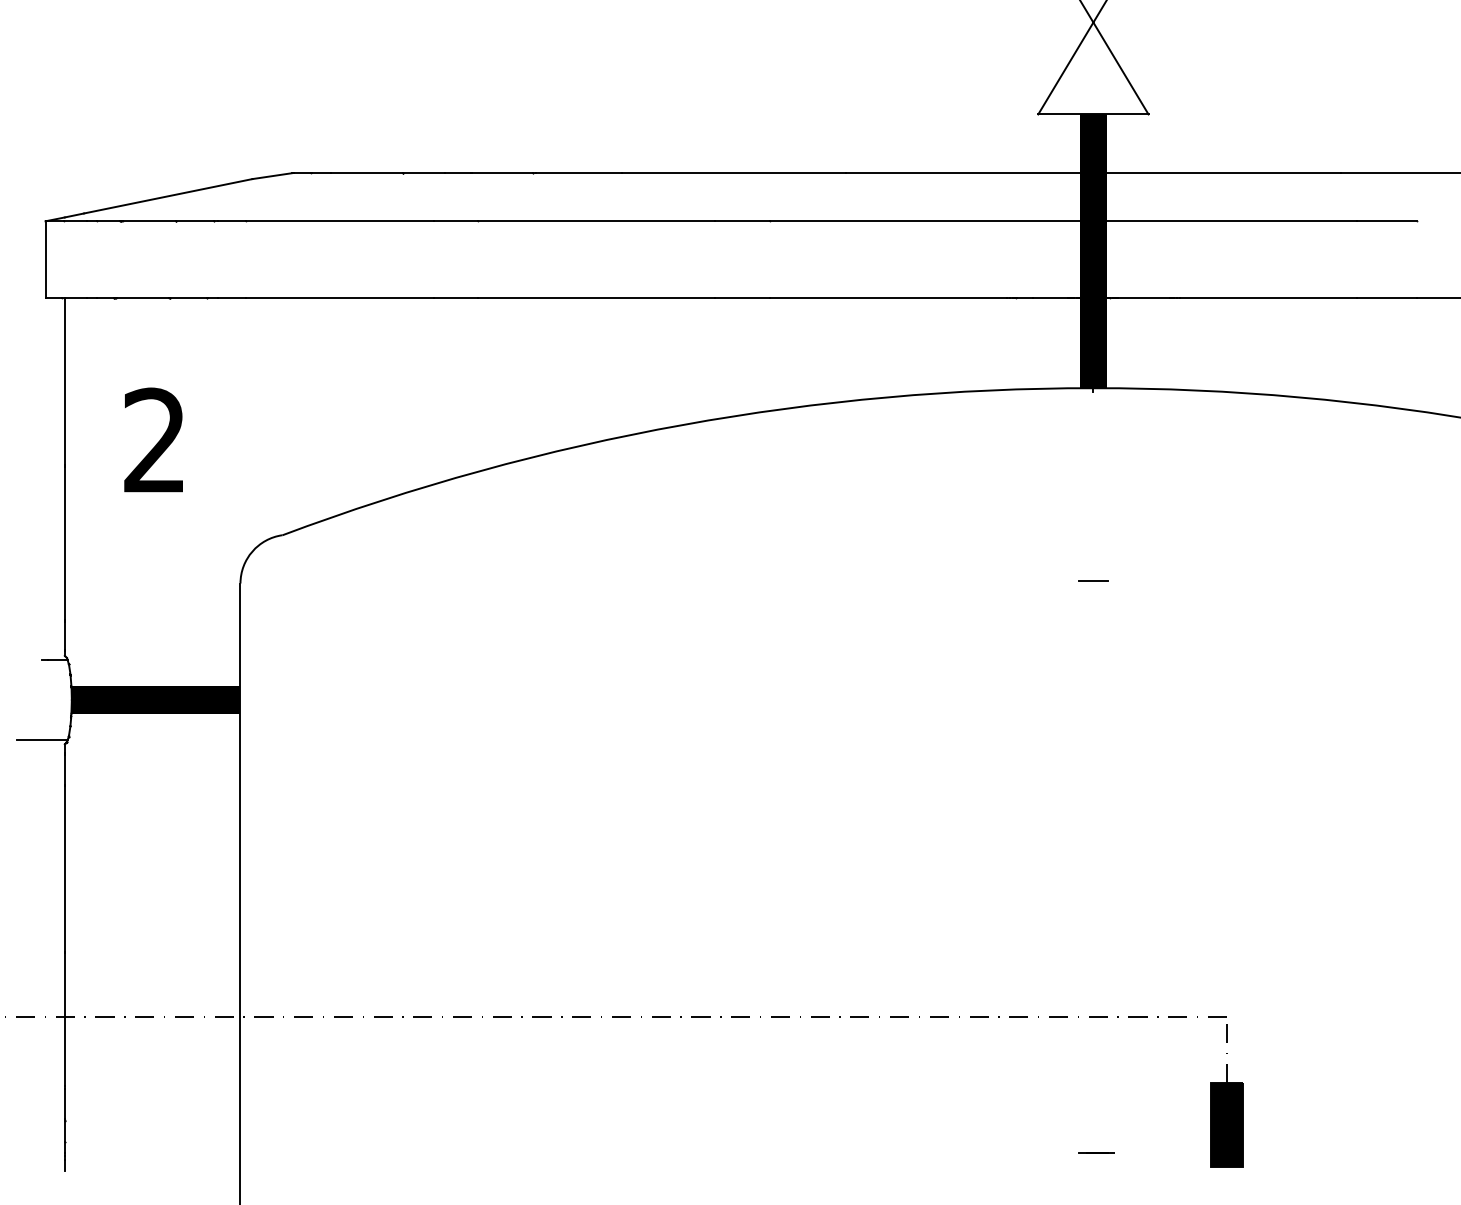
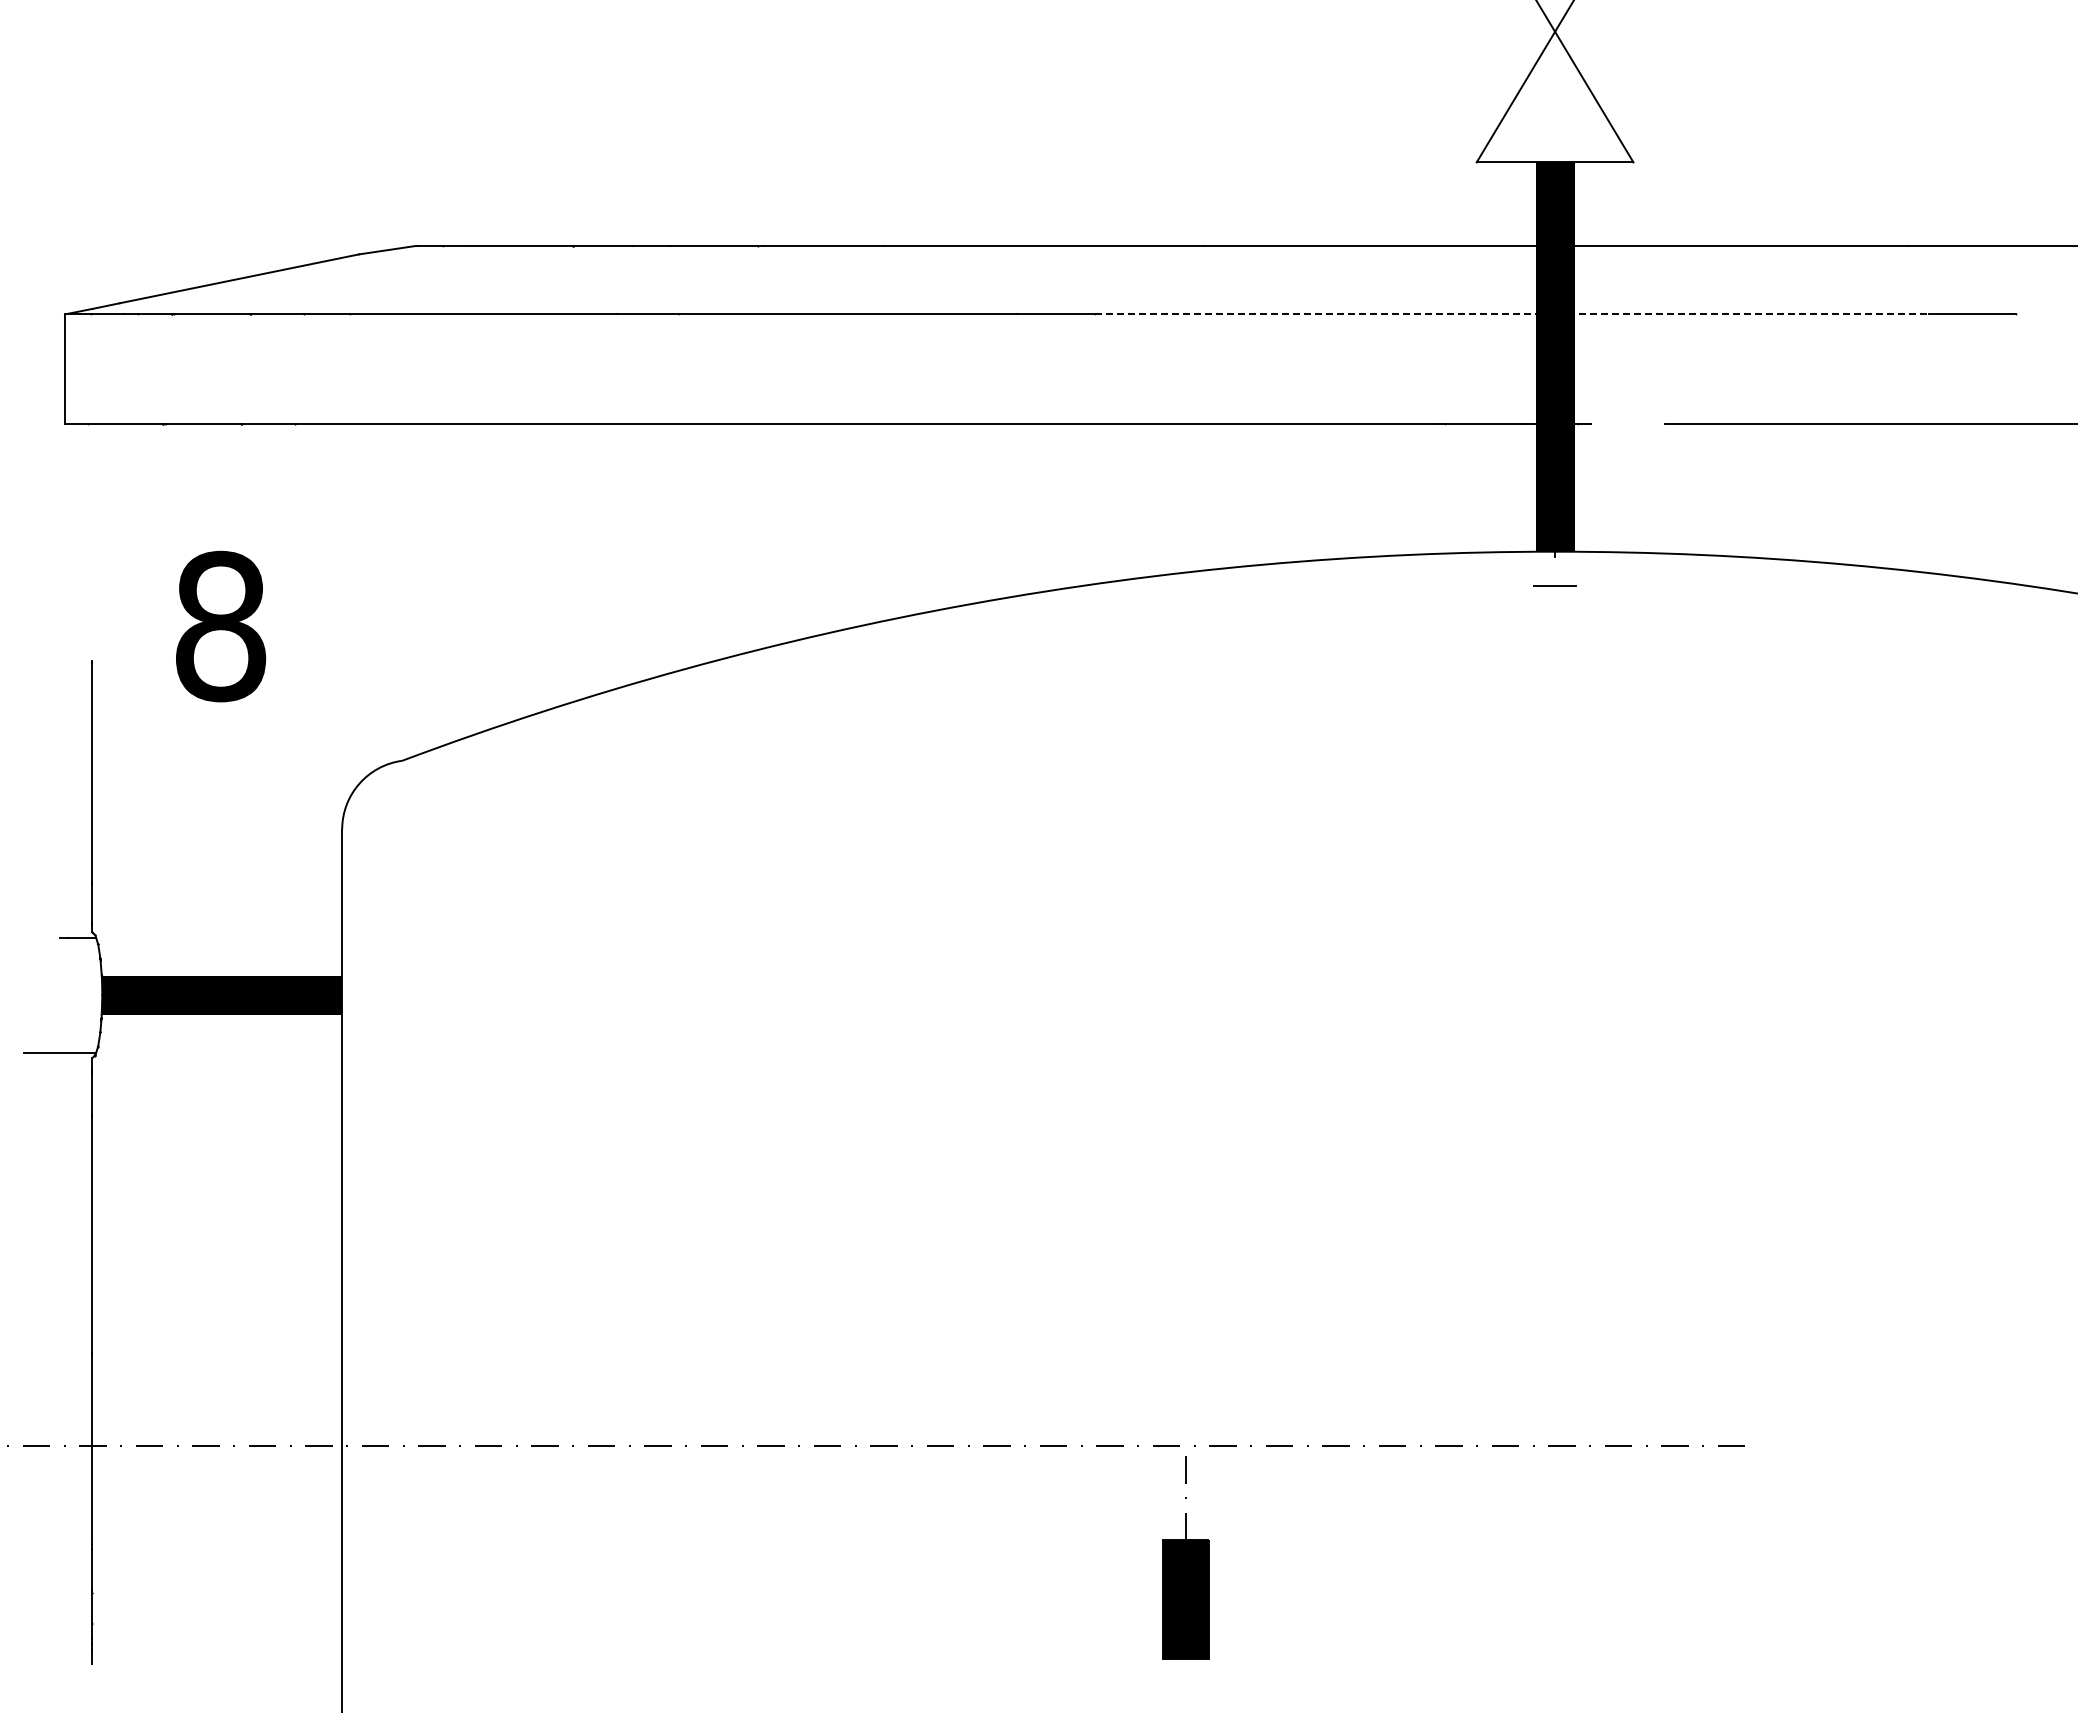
line: (1063, 221) -> (1512, 314), solid -> dashed
line: (1144, 298) -> (1627, 423), removed
line: (64, 381) -> (92, 542), removed
text: (155, 440) -> (221, 626), 2 -> 8
line: (1092, 579) -> (1554, 585), moved
part: (1226, 1095) -> (1185, 1557), moved
line: (1096, 1152) -> (1559, 1638), removed

